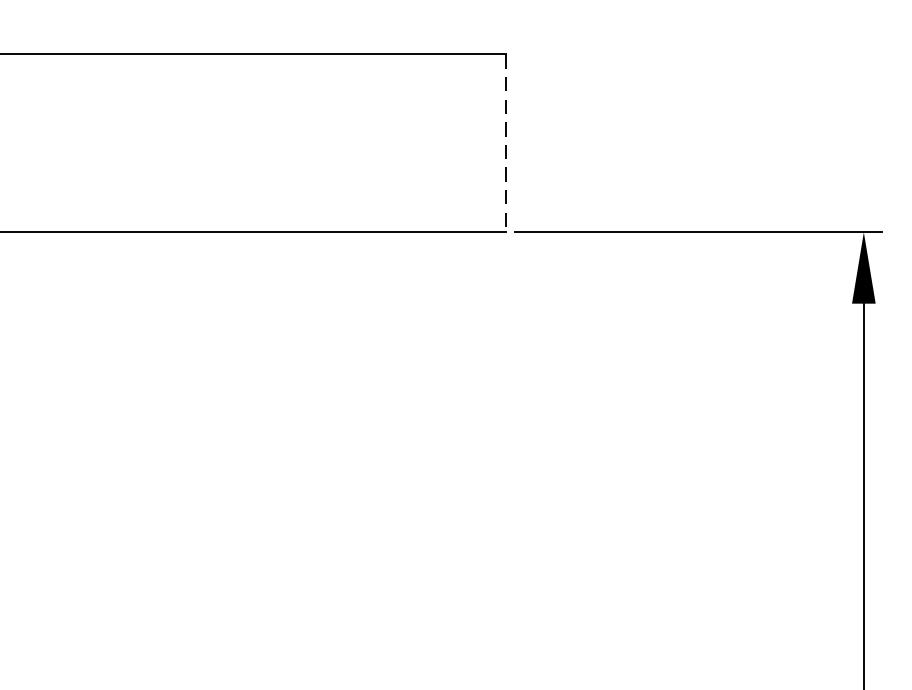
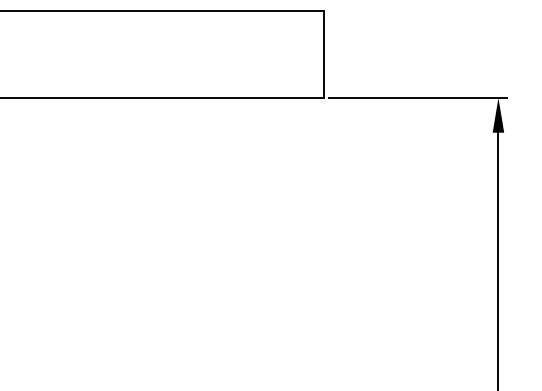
line: (506, 144) -> (324, 55), dashed -> solid

